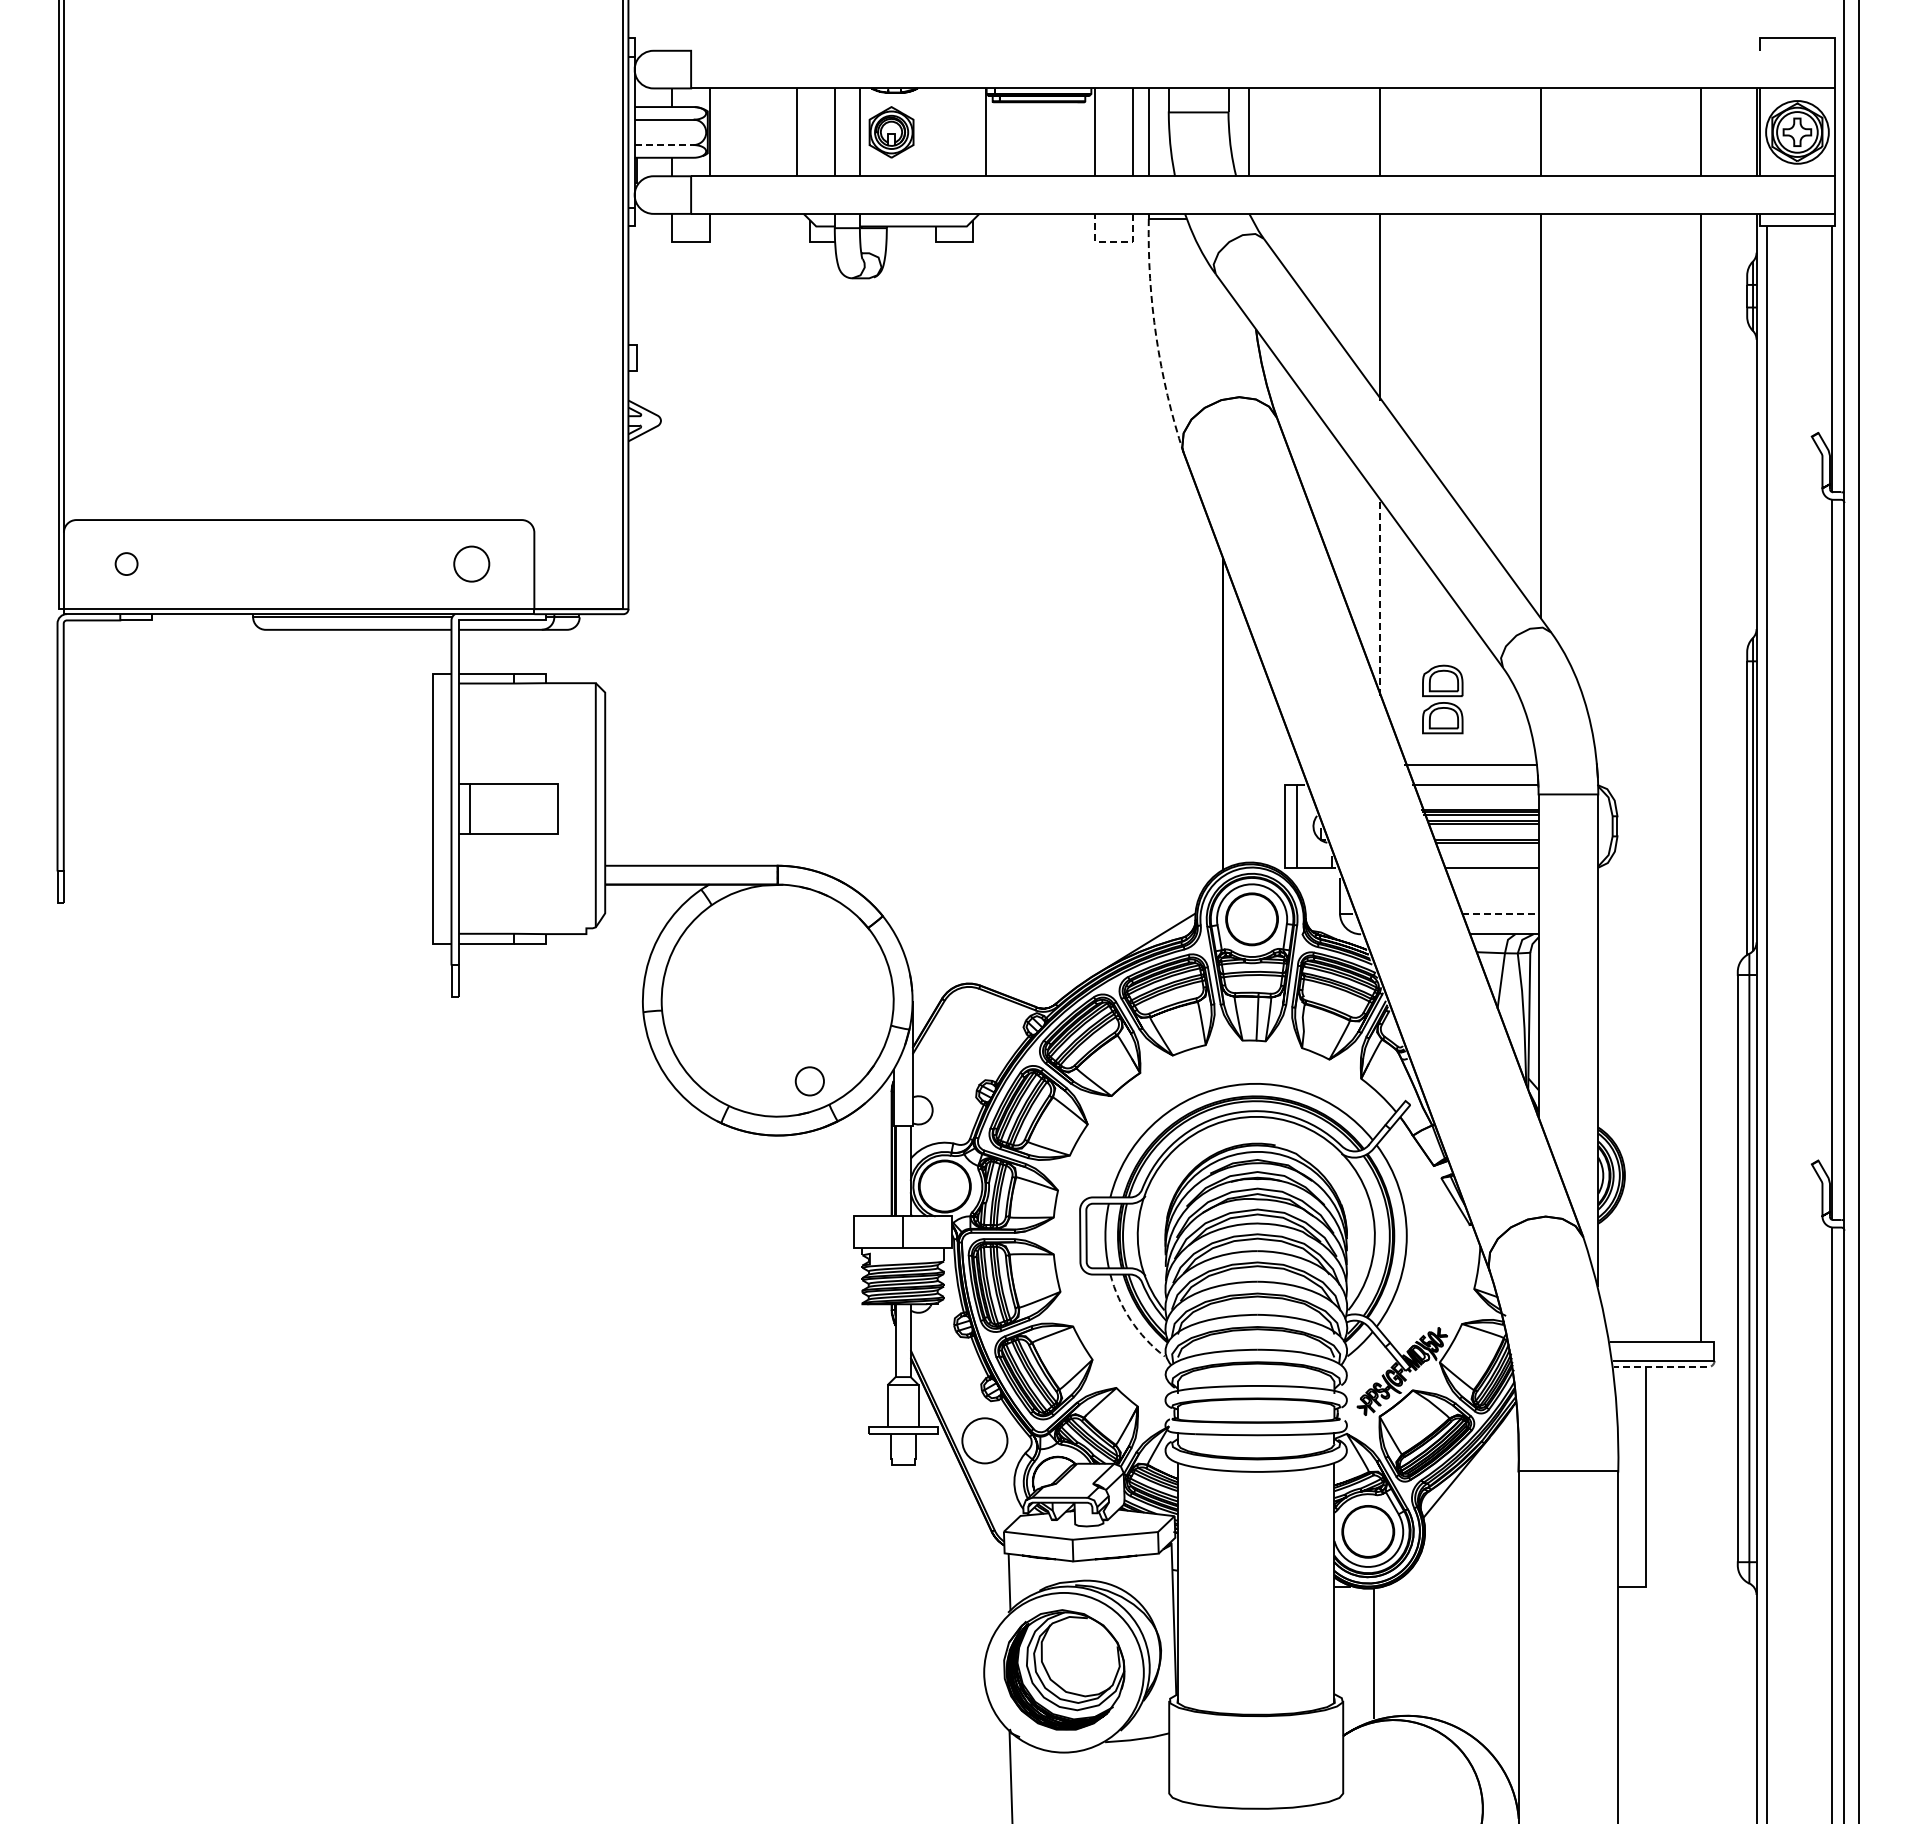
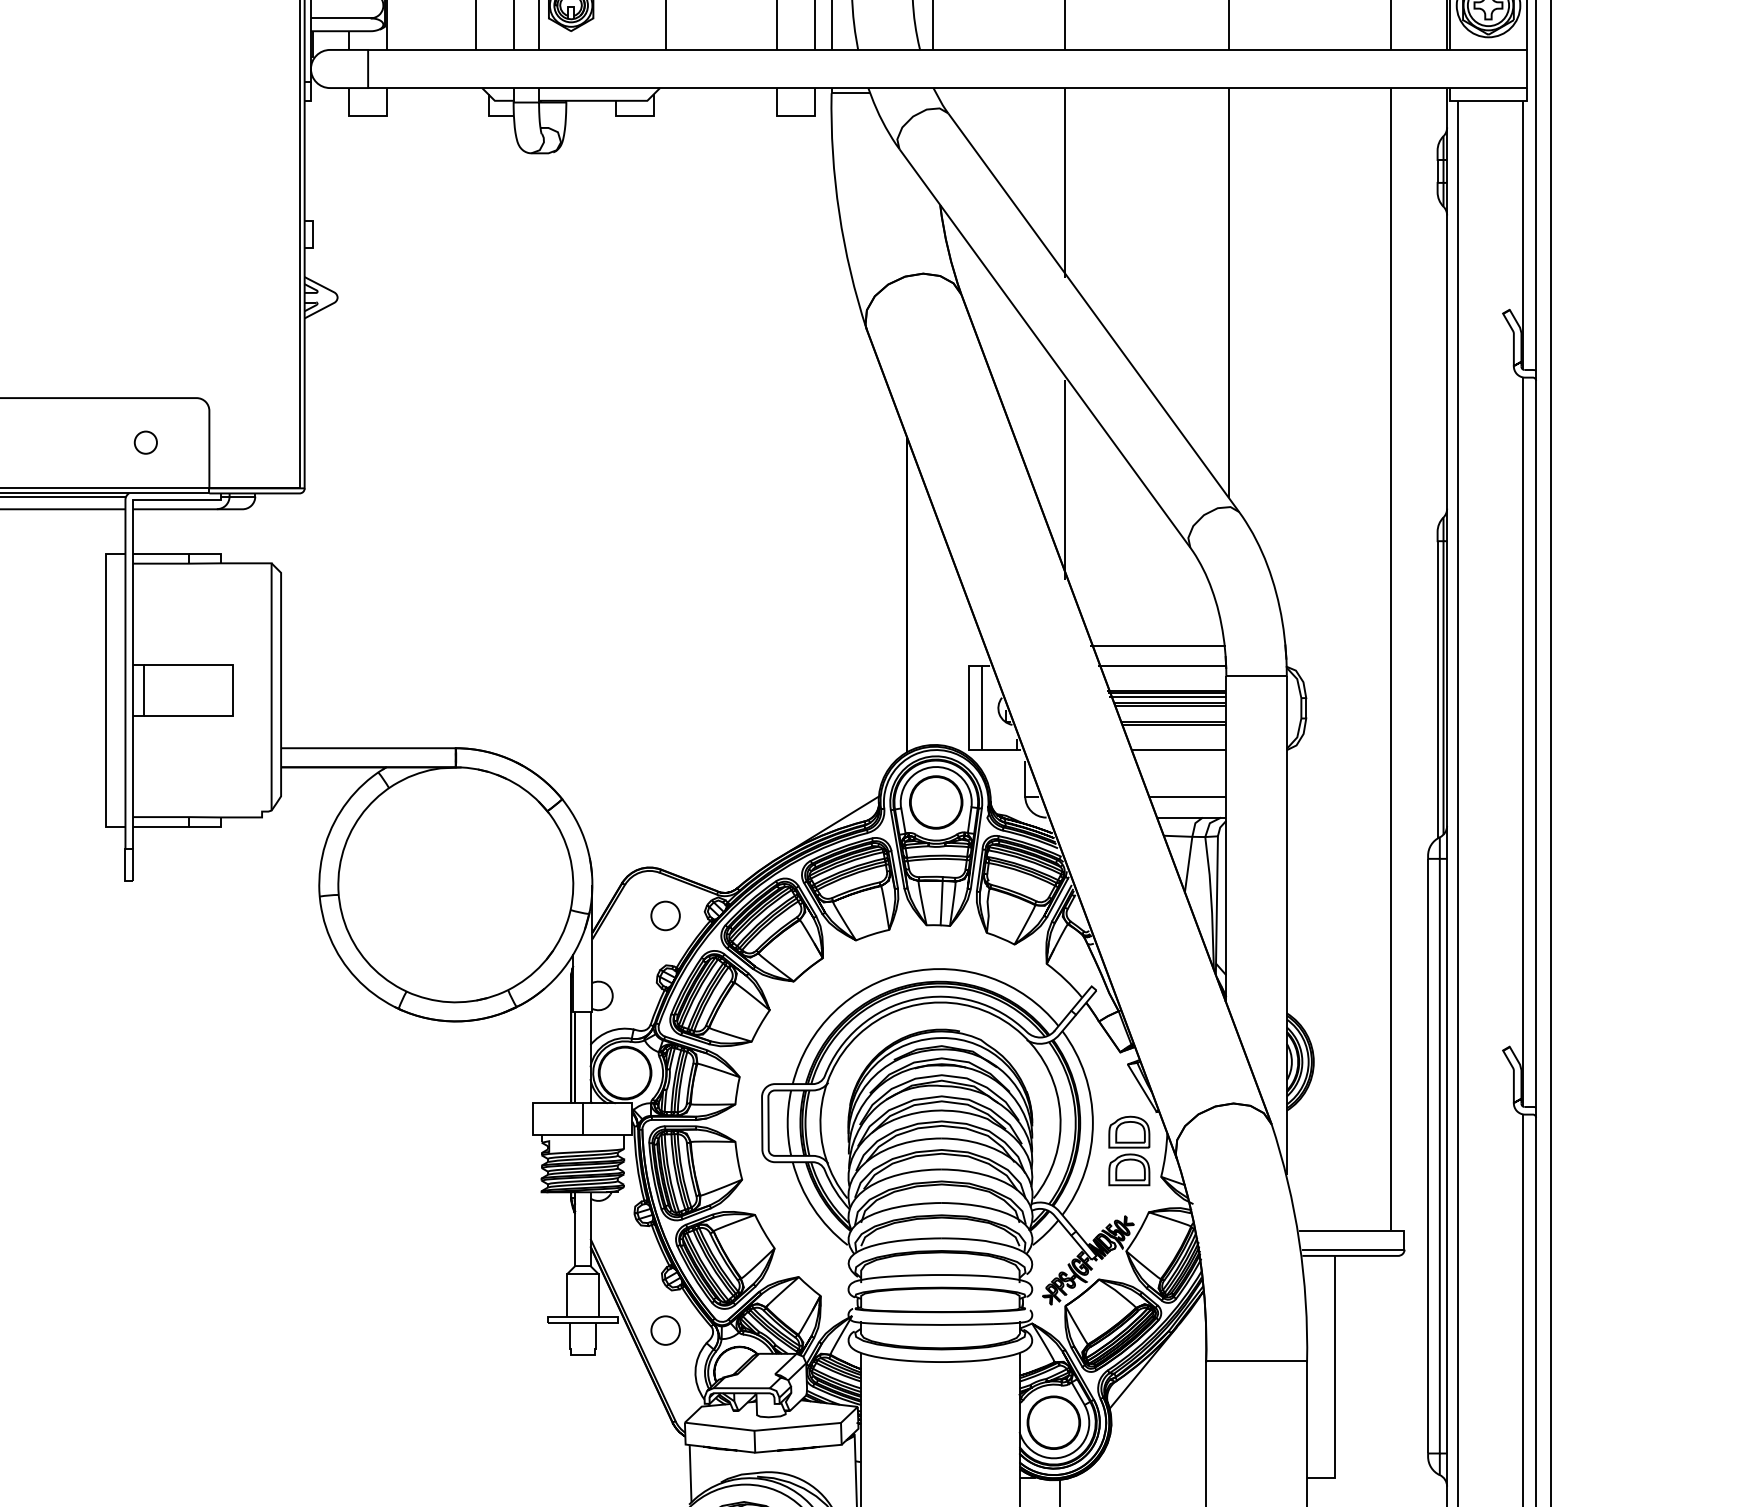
line: (664, 145) -> (341, 18), dashed -> solid
line: (1114, 241) -> (796, 116), dashed -> solid
arc: (1156, 337) -> (839, 213), dashed -> solid
circle: (471, 563) -> (145, 442), size x0.62
line: (1379, 600) -> (1065, 479), dashed -> solid
part: (1442, 699) -> (1129, 1151), moved
line: (1500, 913) -> (1187, 796), dashed -> solid
circle: (809, 1081) -> (665, 916), moved
arc: (1130, 1320) -> (813, 1208), dashed -> solid
line: (1672, 1367) -> (1361, 1256), dashed -> solid
circle: (984, 1440) -> (665, 1330), size x0.62

